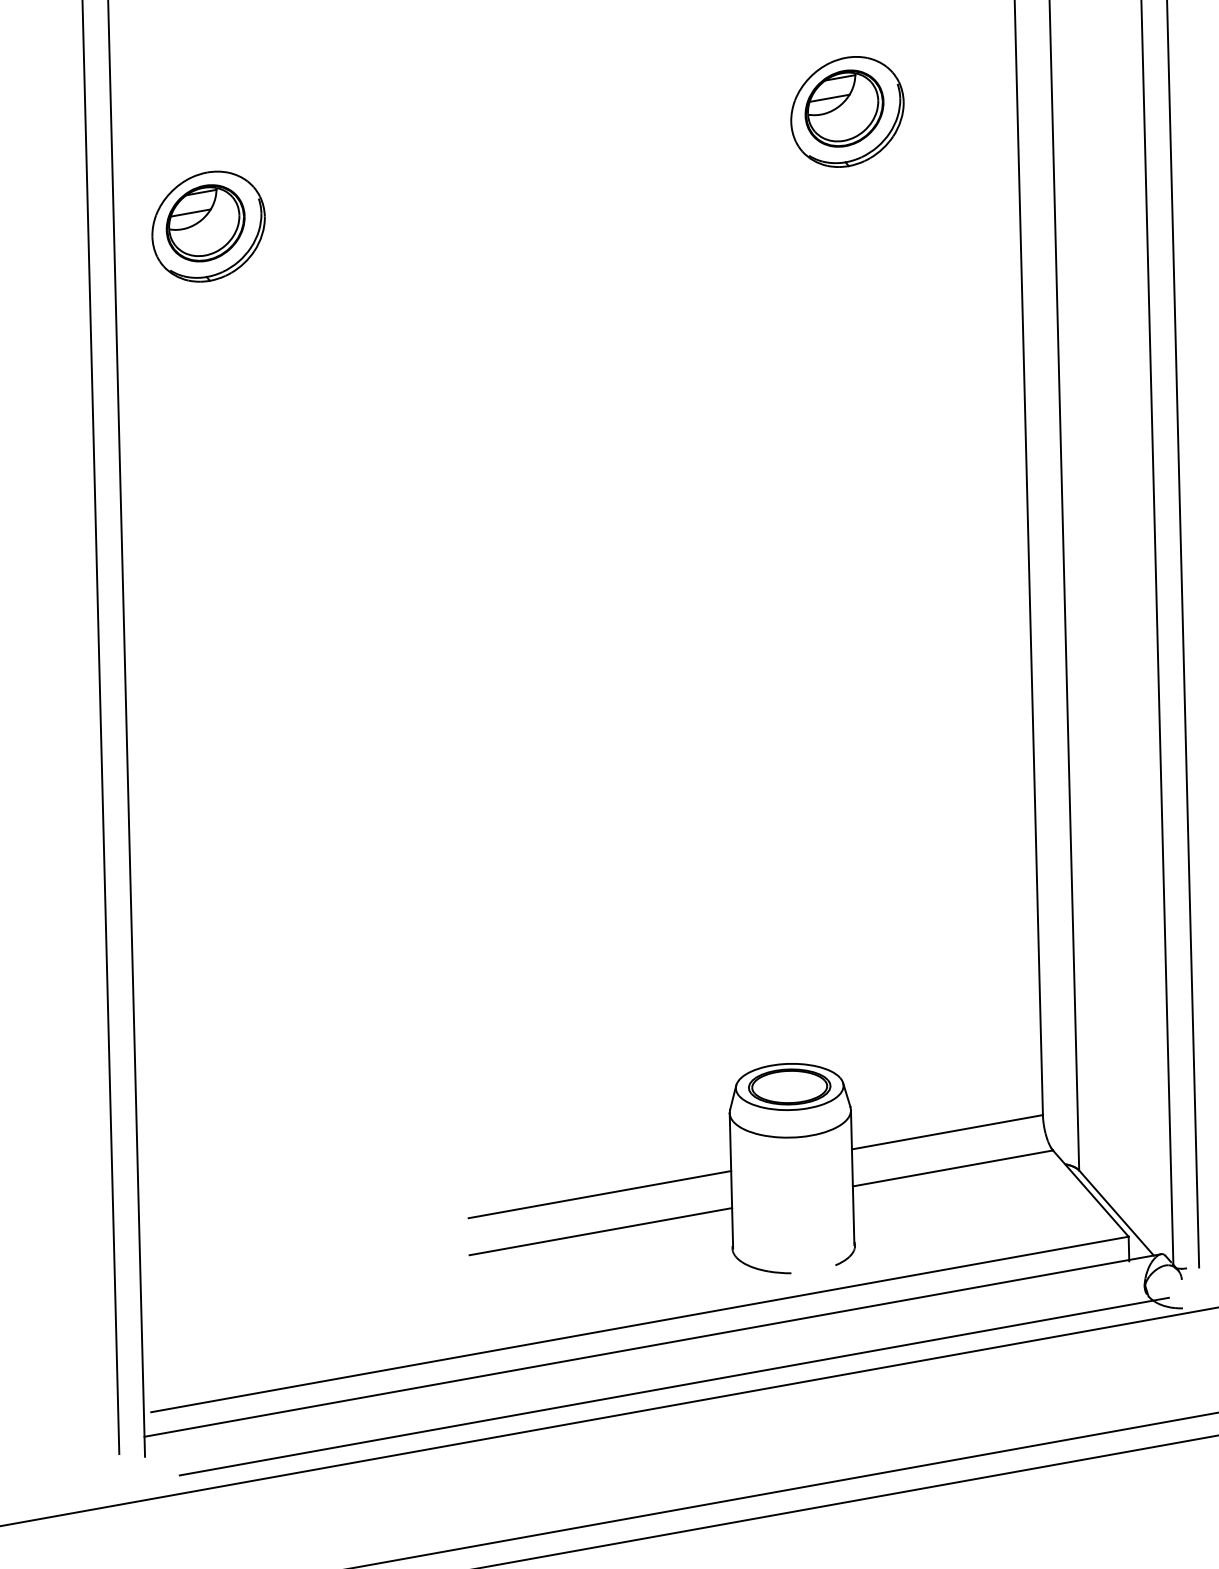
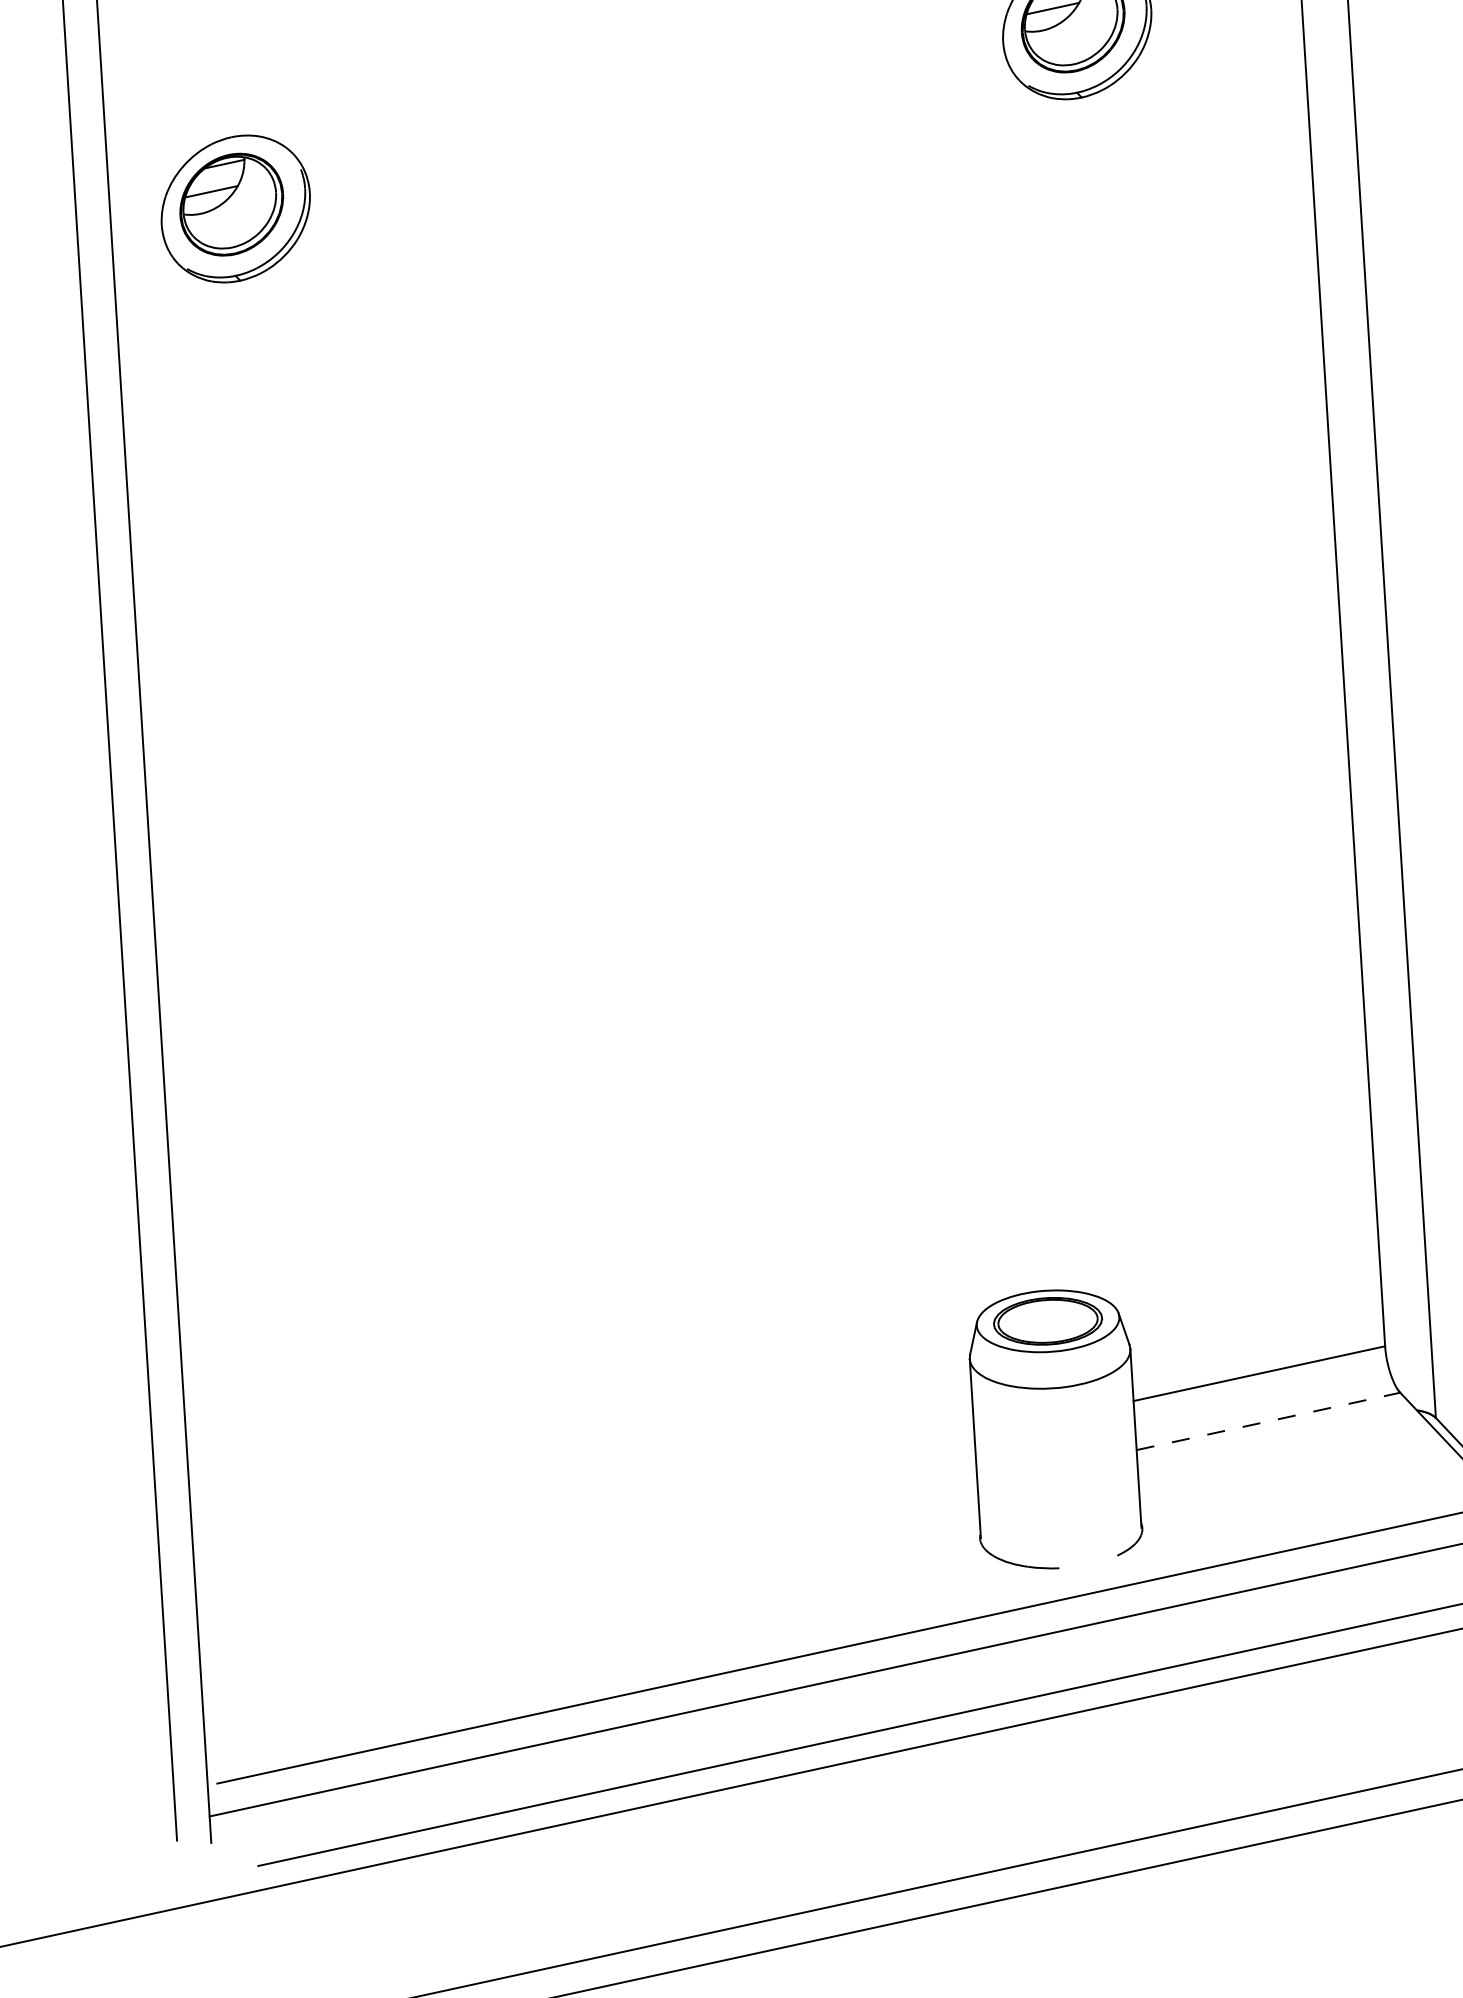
line: (952, 1168) -> (1267, 1421), solid -> dashed
line: (599, 1194) -> (801, 1473), removed
line: (600, 1231) -> (804, 1522), removed

